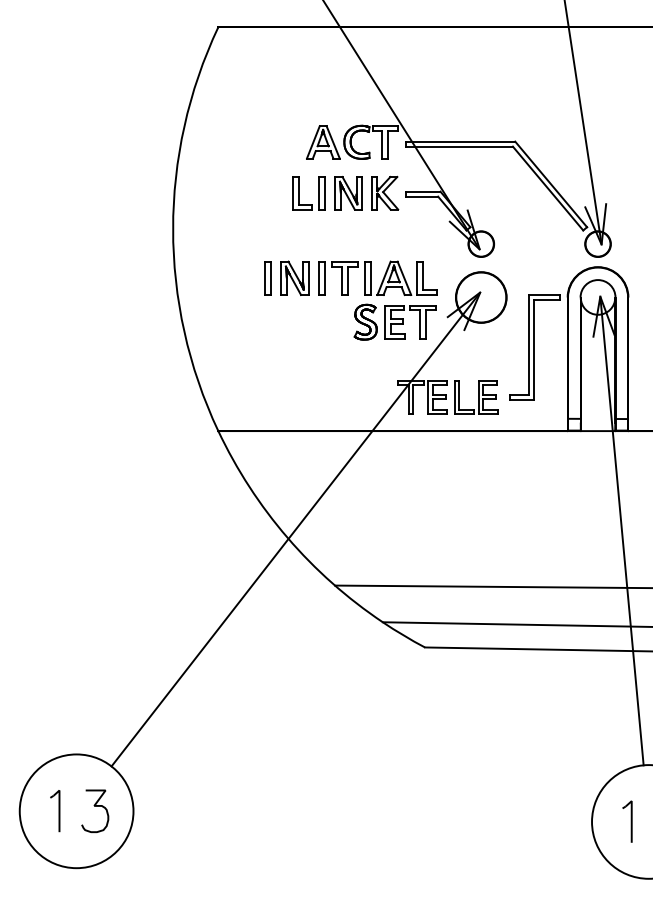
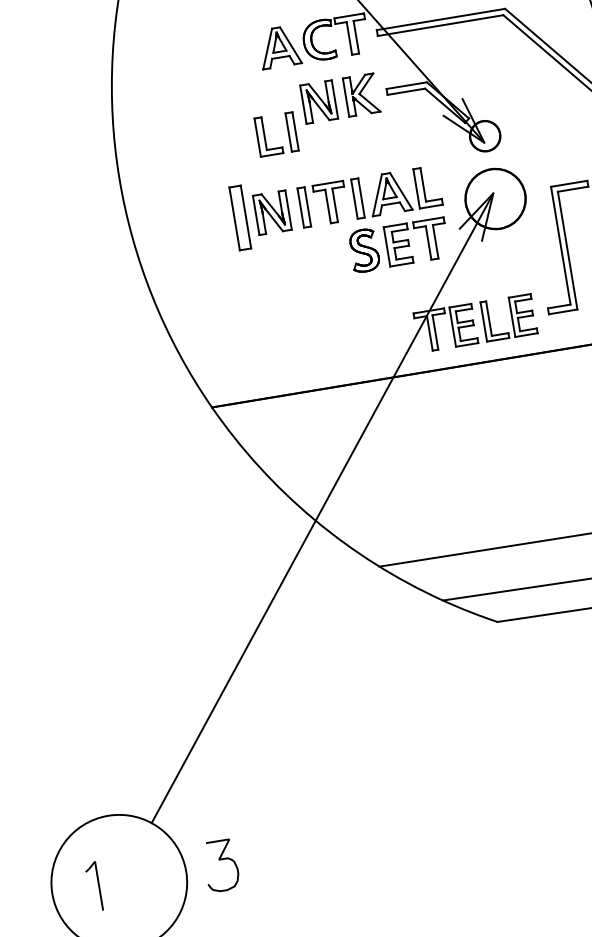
part: (299, 193) -> (265, 136), moved
part: (267, 278) -> (240, 218), size x1.6
curve: (95, 806) -> (220, 860), moved

